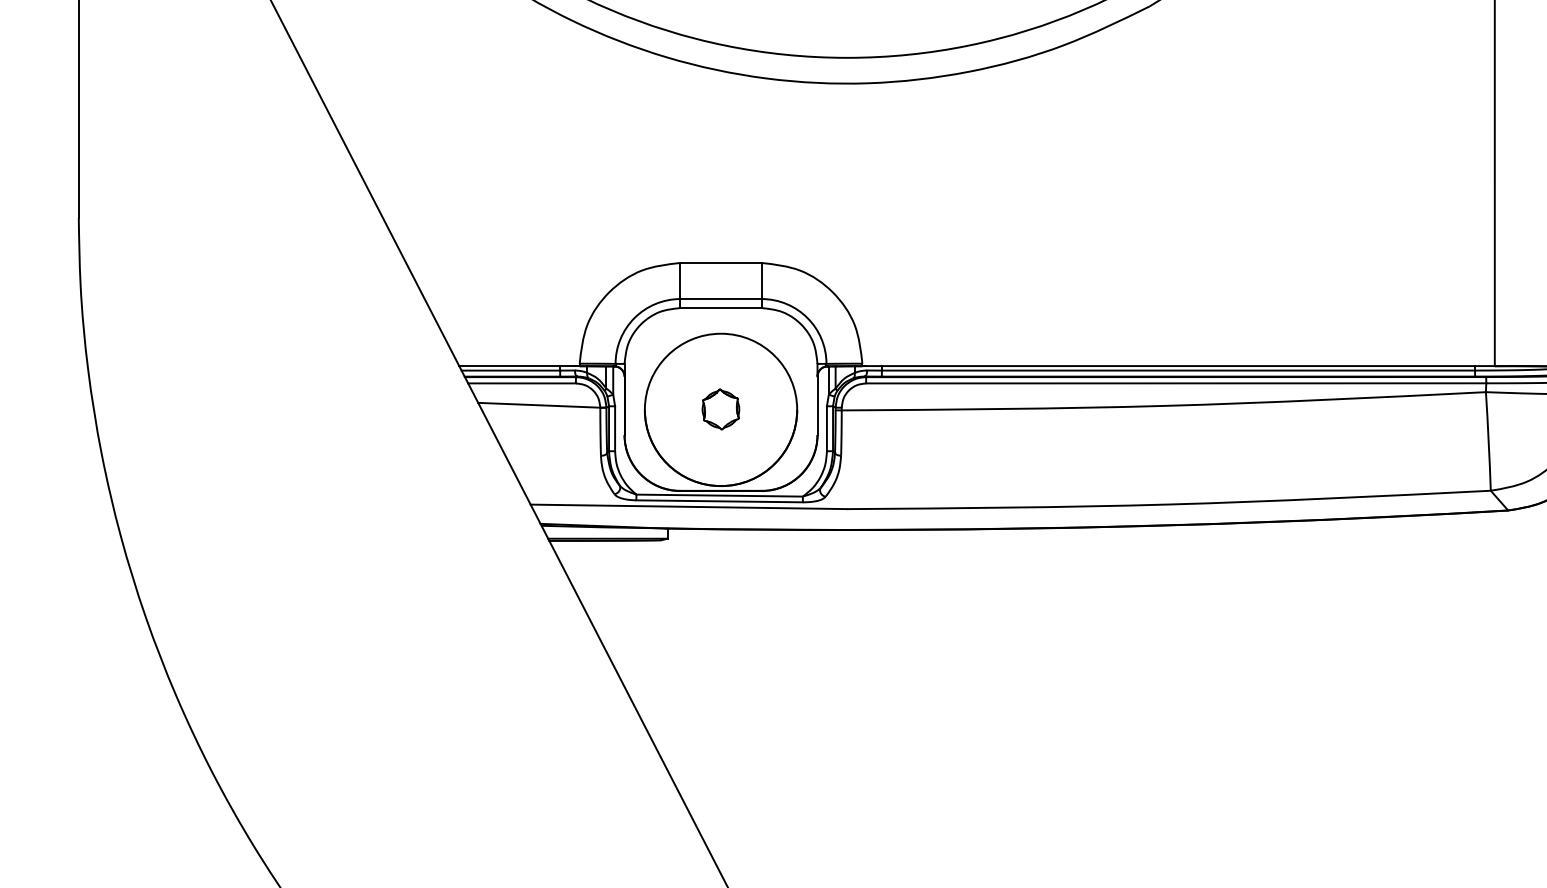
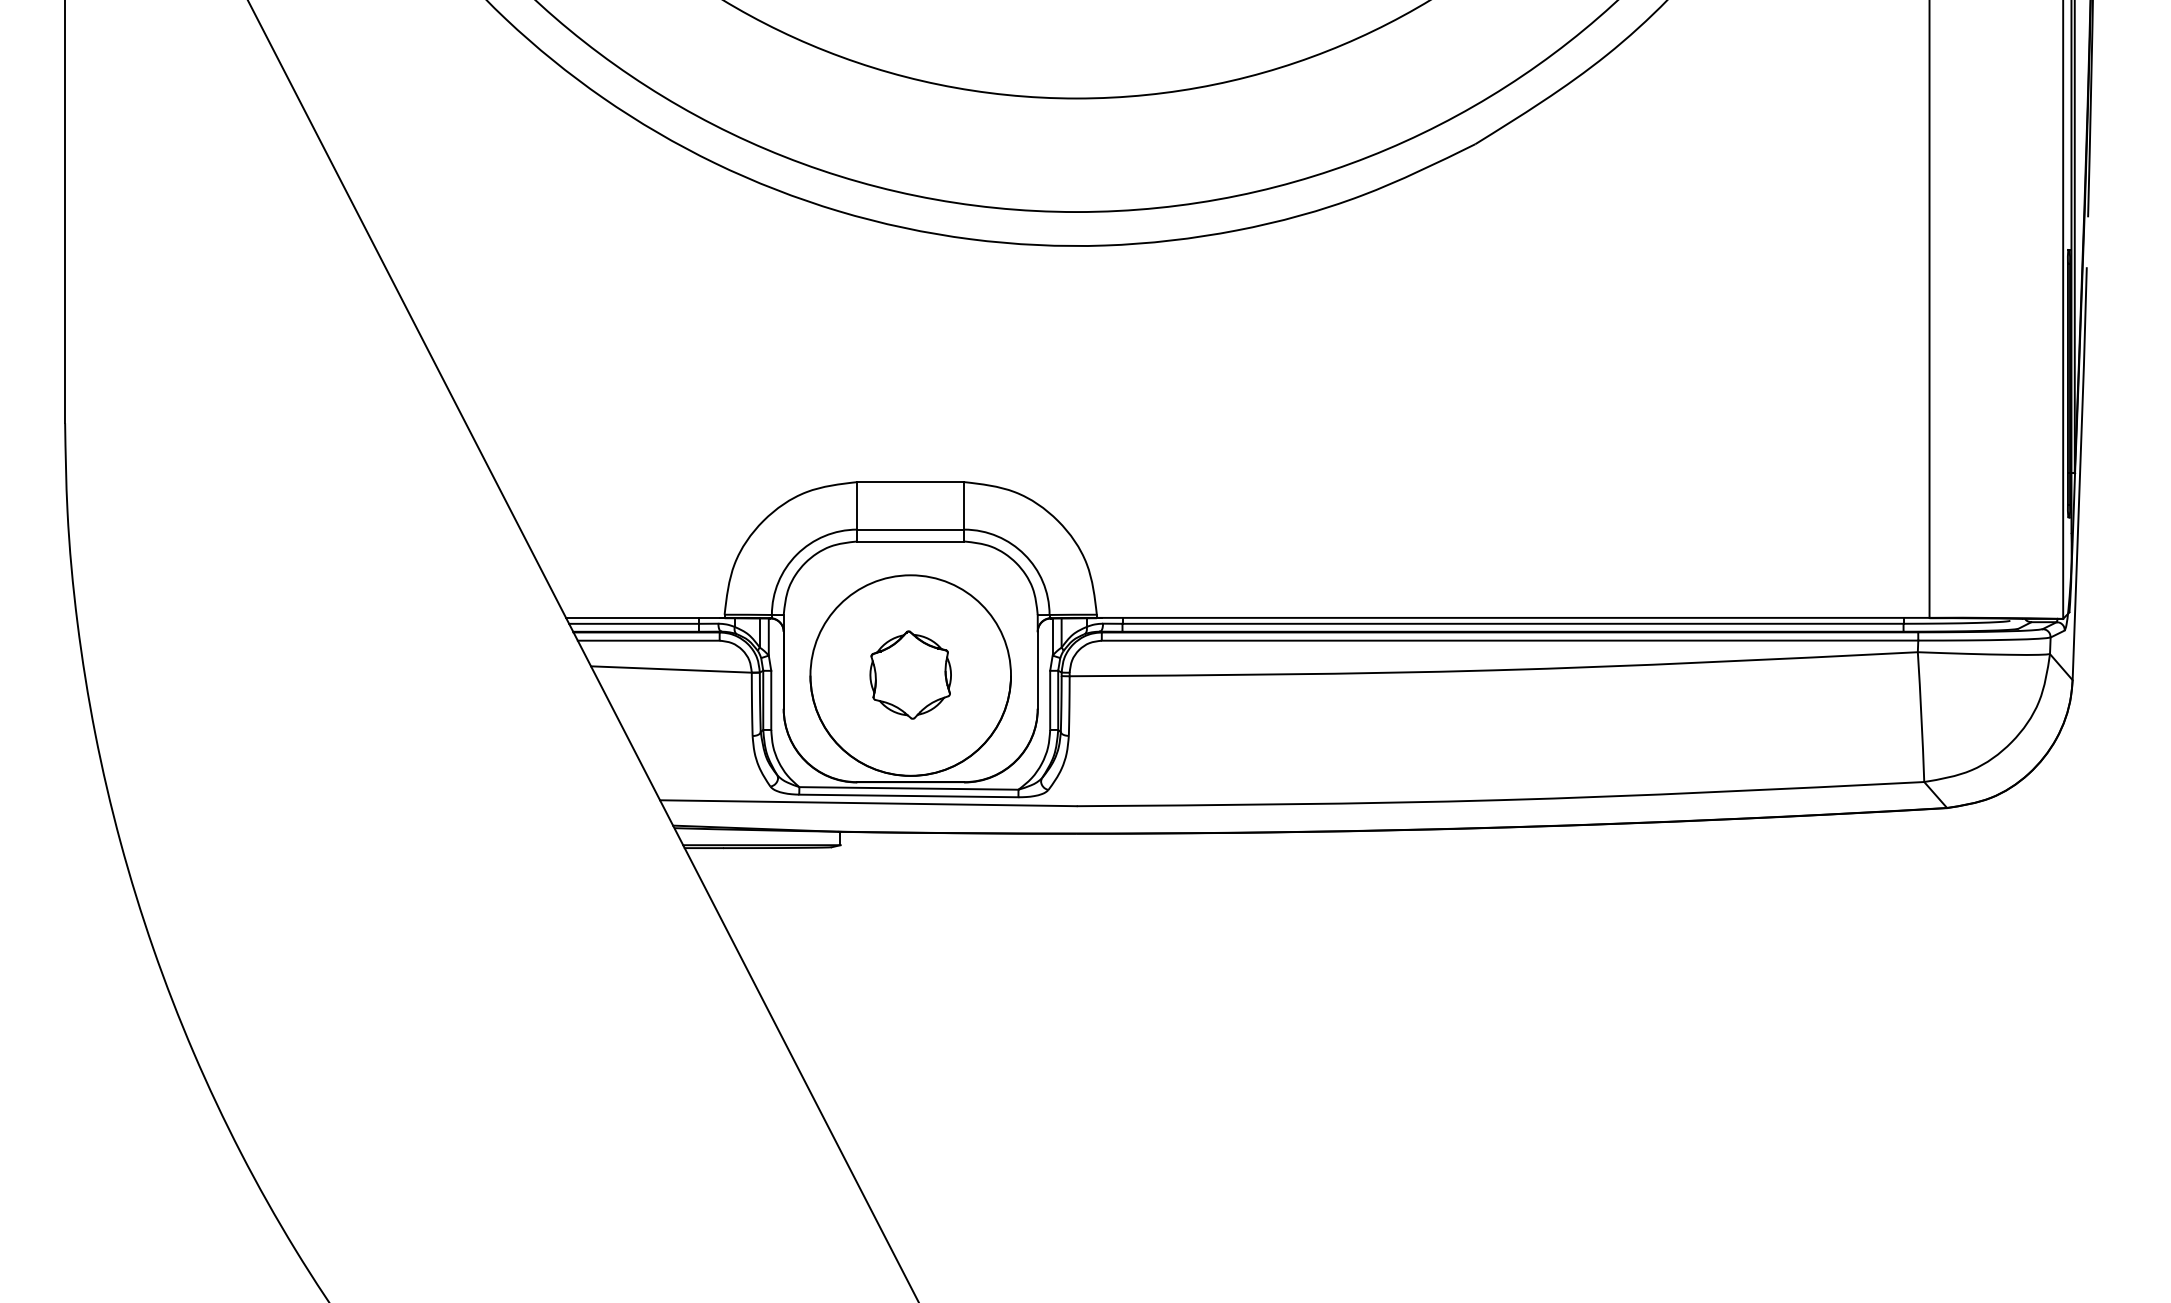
part: (720, 409) -> (910, 674), size x1.67

